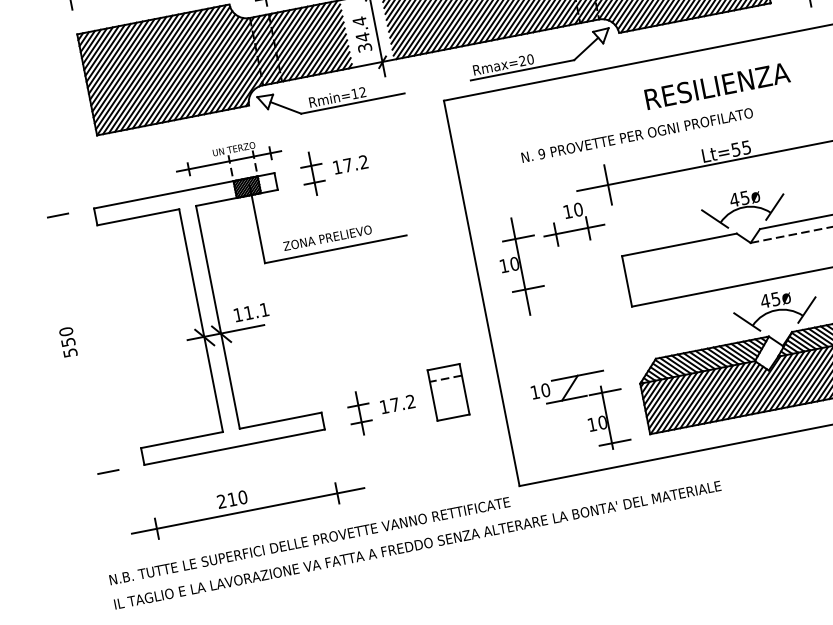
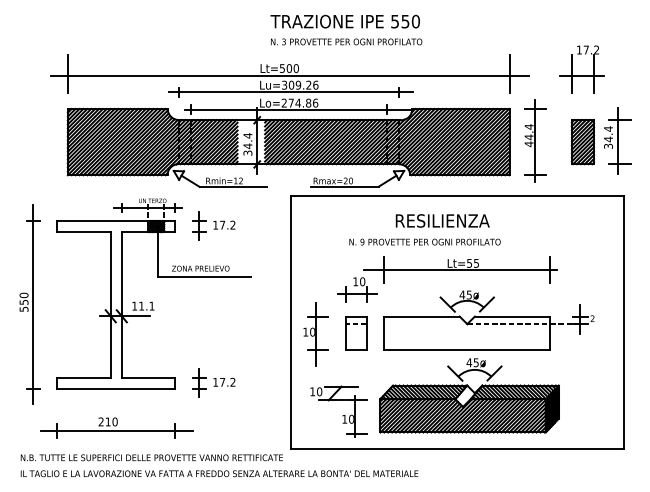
text: (716, 85) -> (442, 220), moved
text: (636, 134) -> (424, 241), moved
part: (519, 266) -> (315, 334), moved
line: (83, 341) -> (33, 303), added
part: (449, 392) -> (356, 333), moved

